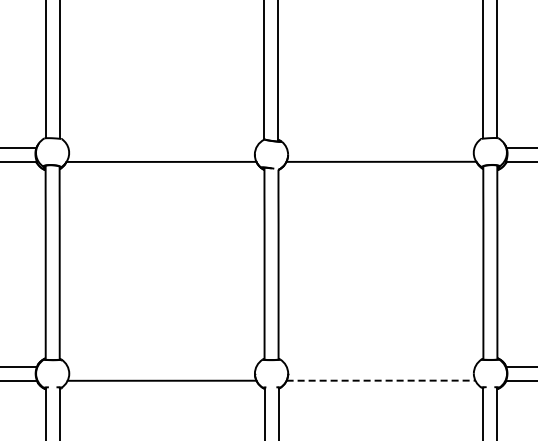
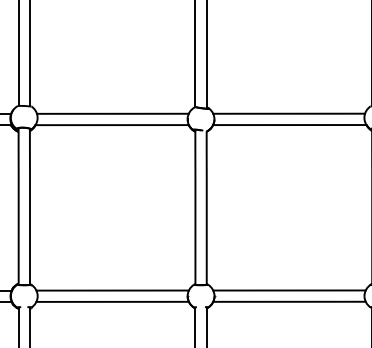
line: (162, 147) -> (113, 113), added
line: (380, 147) -> (289, 113), added
line: (161, 366) -> (112, 290), added
line: (380, 366) -> (289, 290), added
line: (381, 380) -> (289, 301), dashed -> solid

